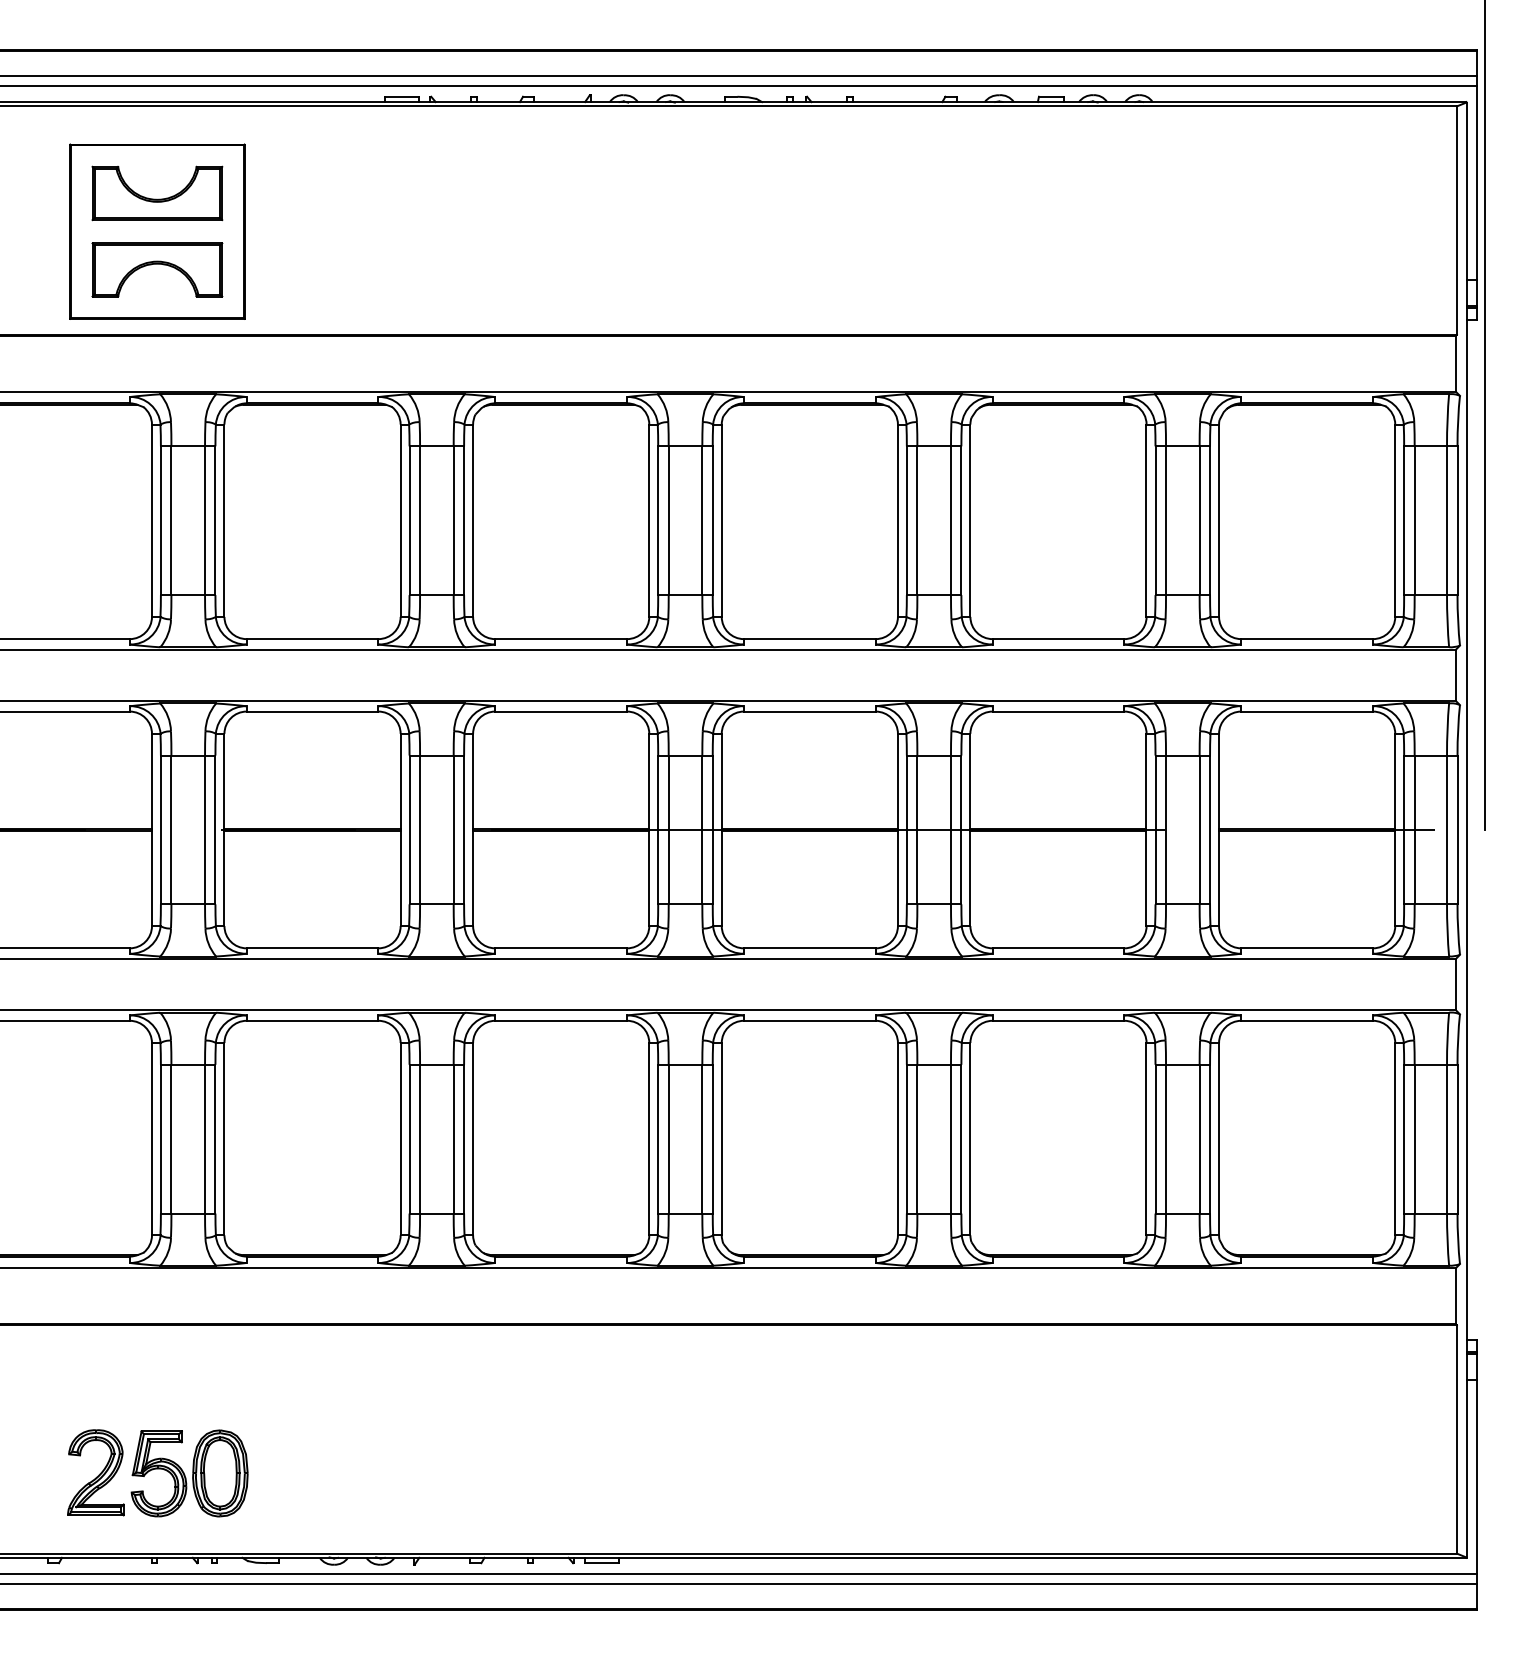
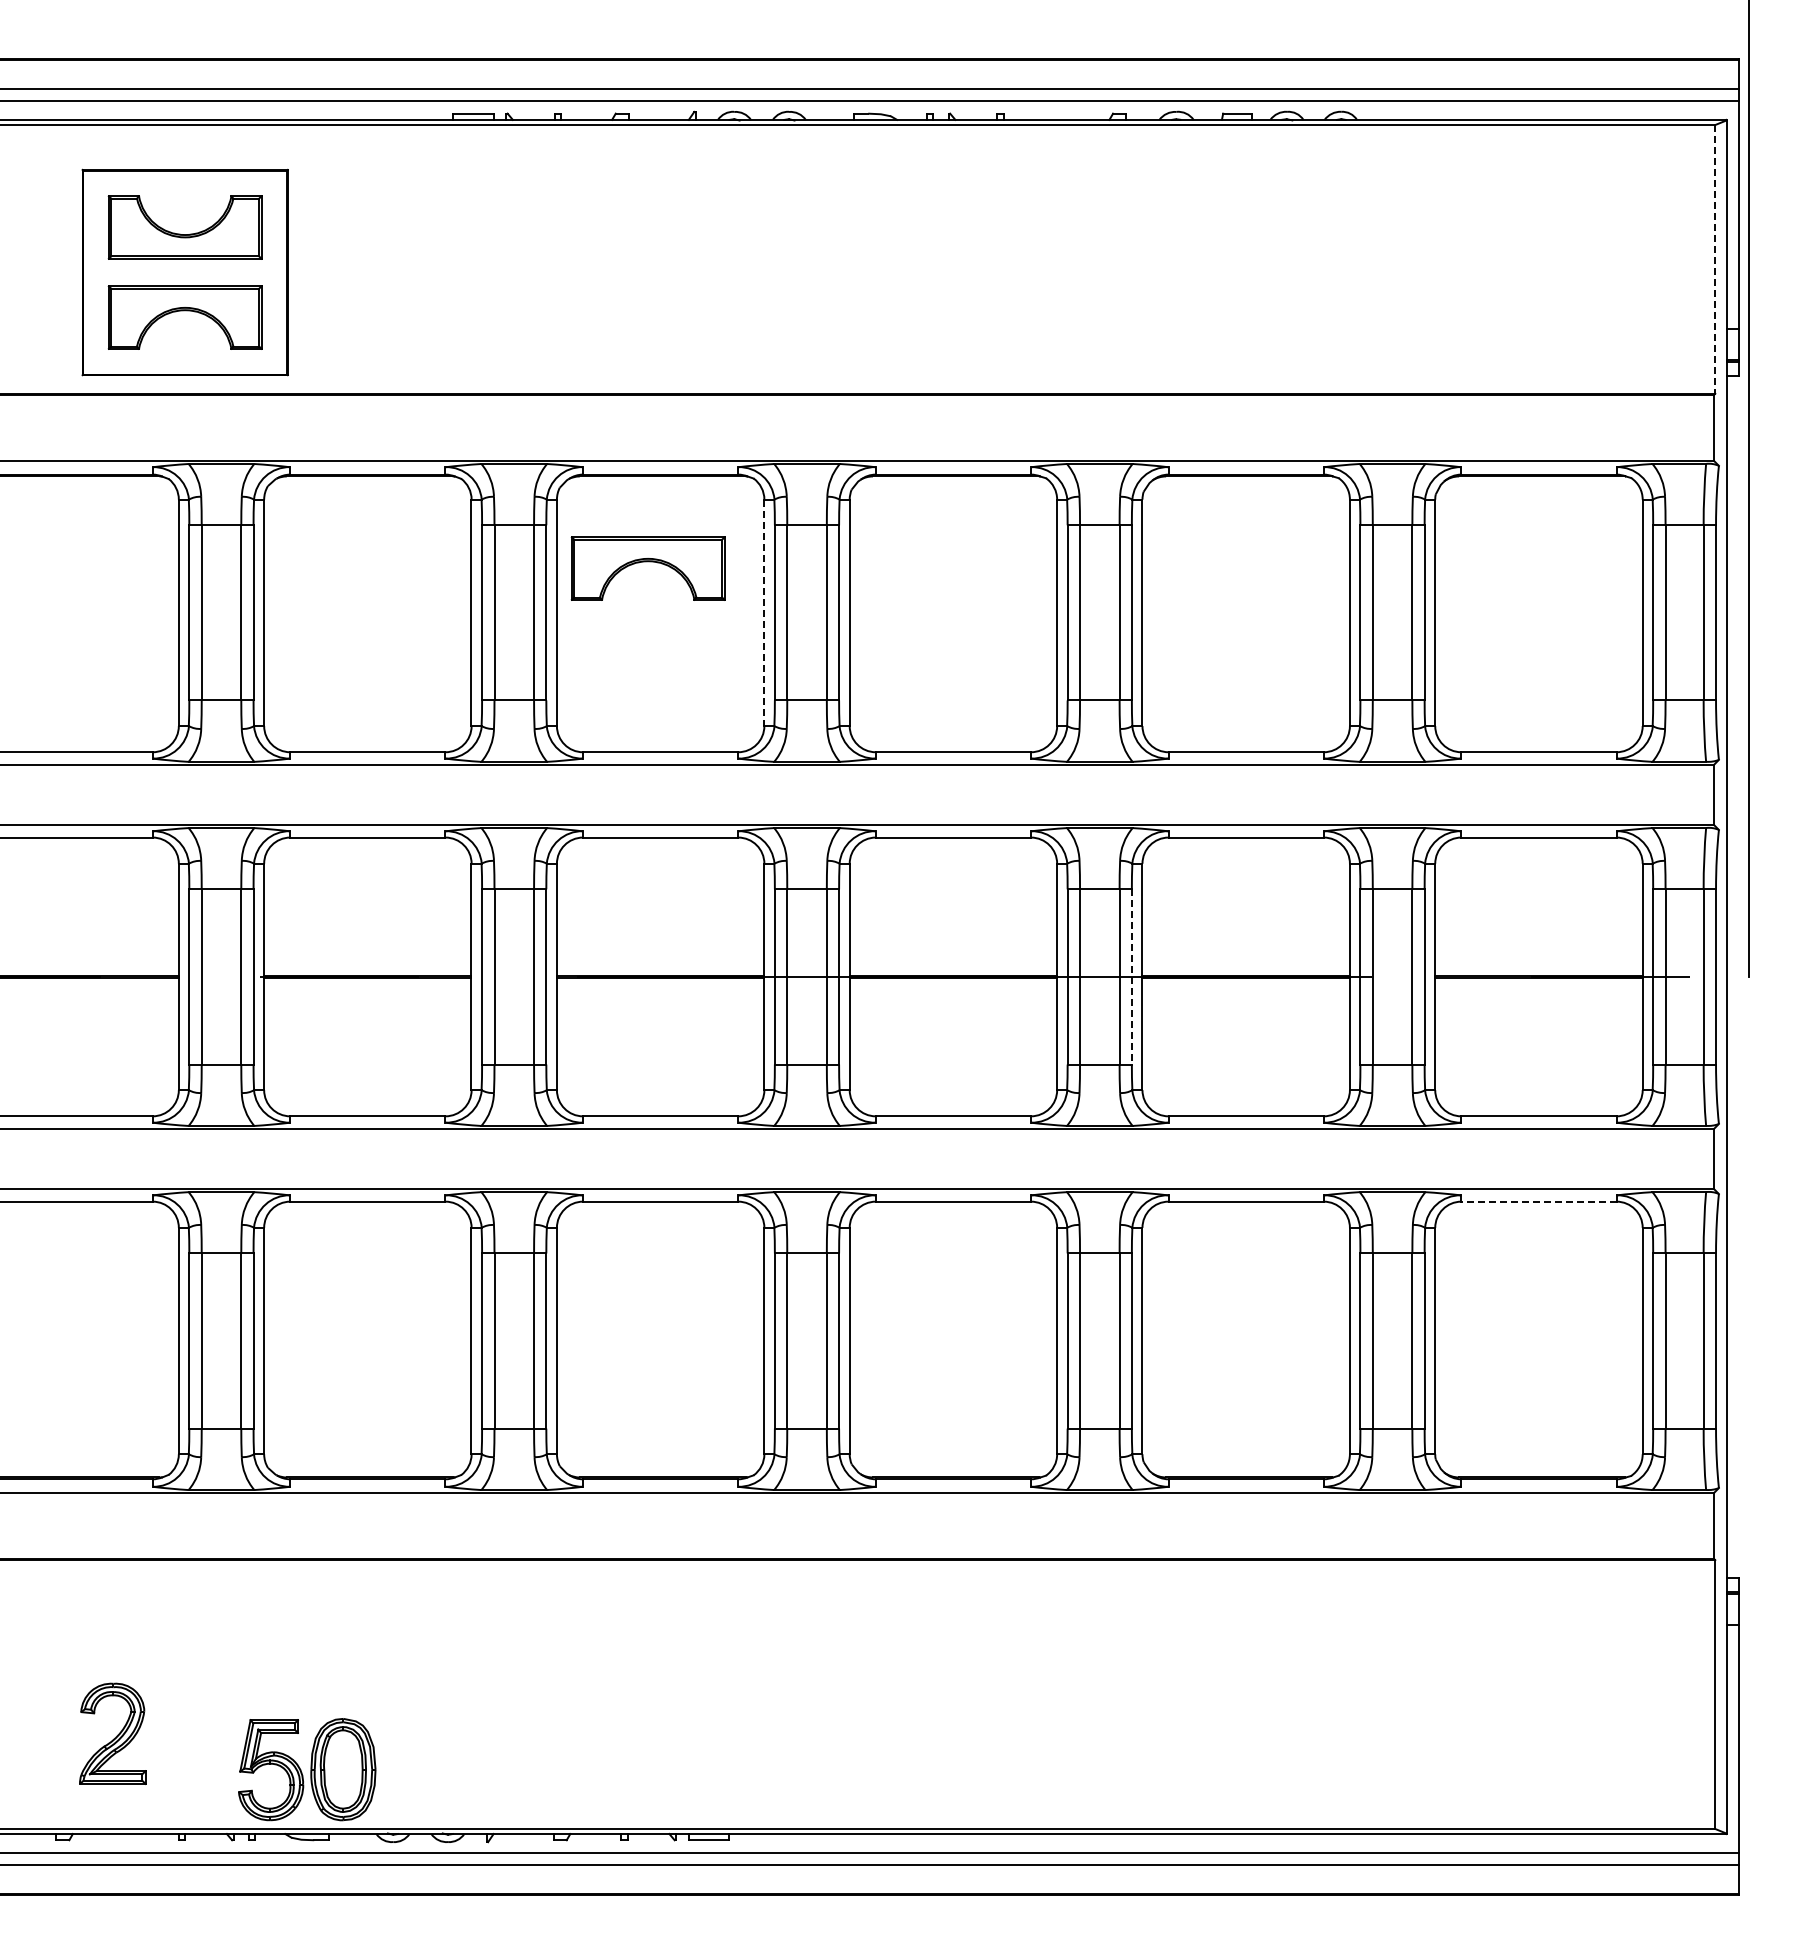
line: (1457, 220) -> (1715, 259), solid -> dashed
part: (550, 483) -> (647, 568), added
line: (649, 521) -> (764, 613), solid -> dashed
line: (961, 829) -> (1131, 976), solid -> dashed
line: (1306, 1020) -> (1538, 1201), solid -> dashed
part: (189, 1473) -> (307, 1769), moved

